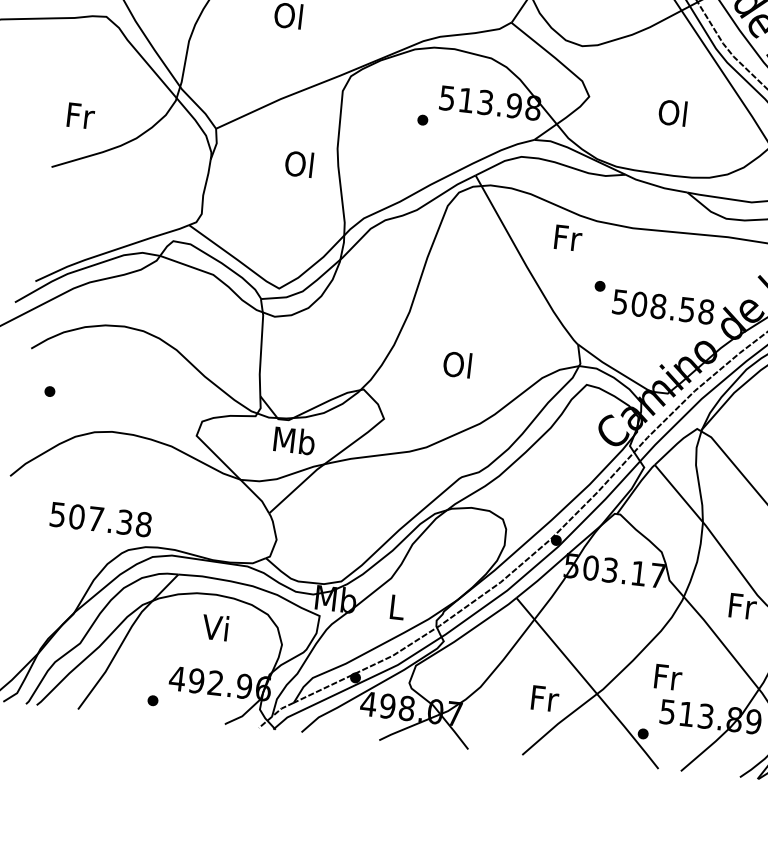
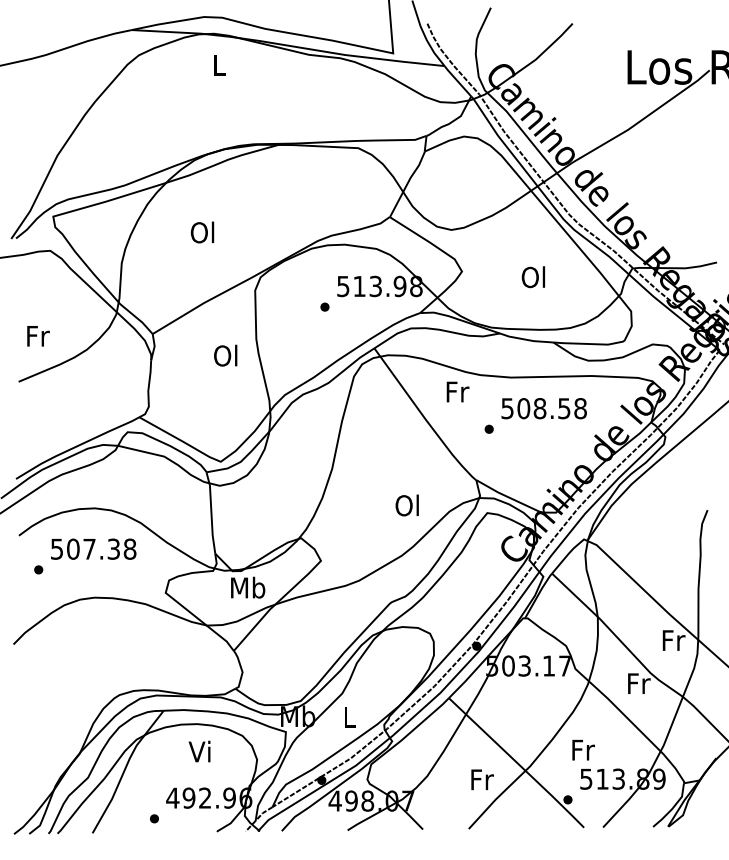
text: (662, 306) -> (543, 408), moved
text: (456, 364) -> (406, 505), moved
text: (100, 518) -> (93, 548), moved

